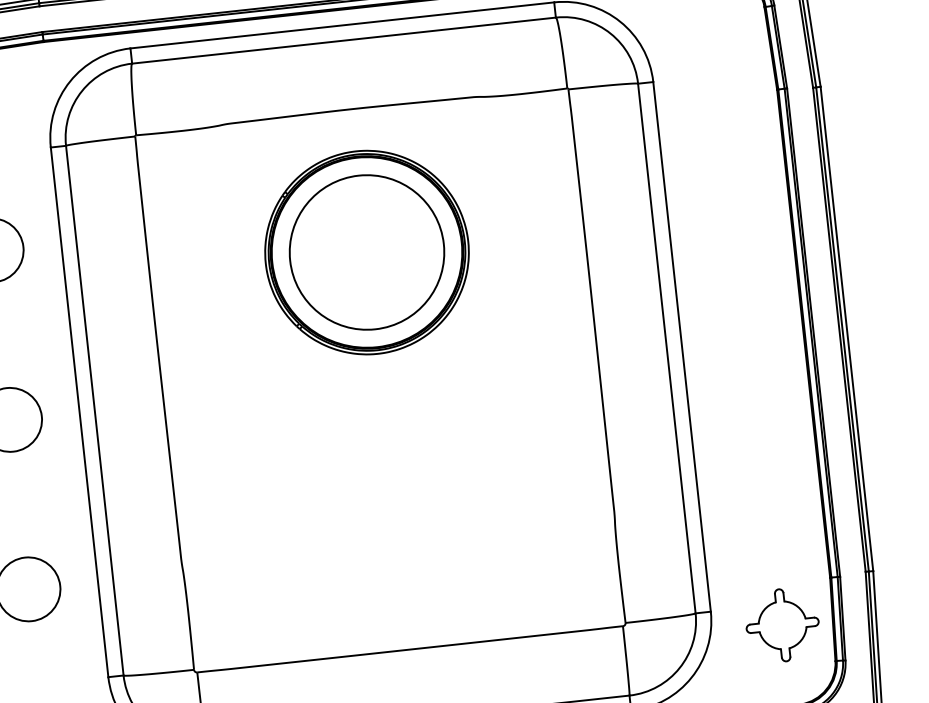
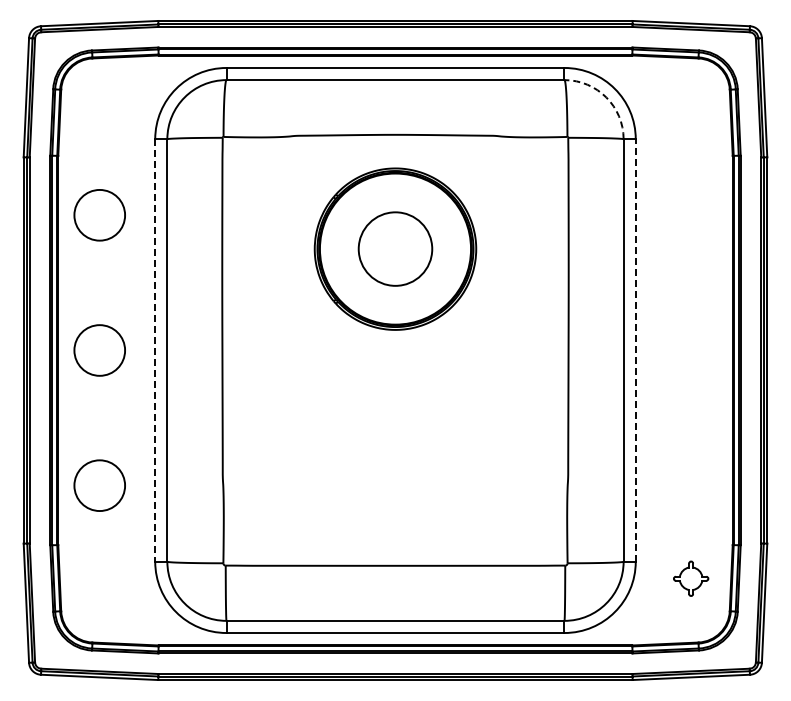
arc: (610, 33) -> (606, 97), solid -> dashed
circle: (366, 251) -> (395, 248), size x0.6
line: (681, 346) -> (635, 350), solid -> dashed
line: (79, 412) -> (155, 350), solid -> dashed
part: (781, 625) -> (690, 578), size x0.6

